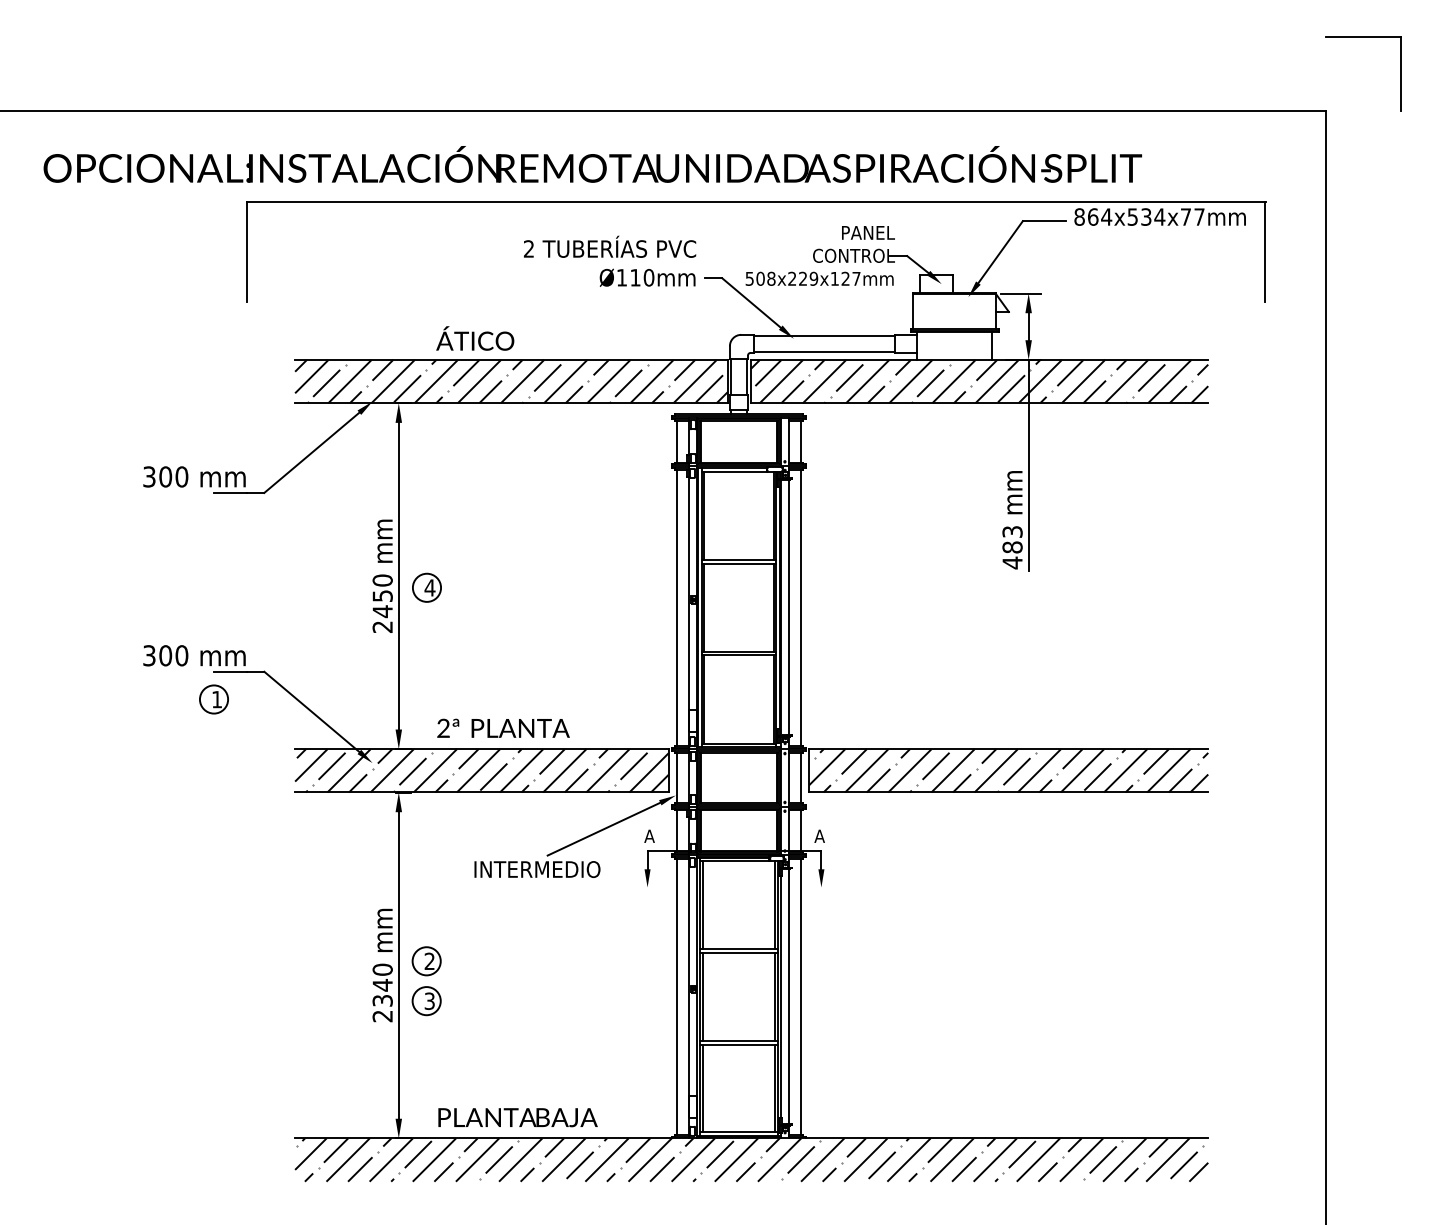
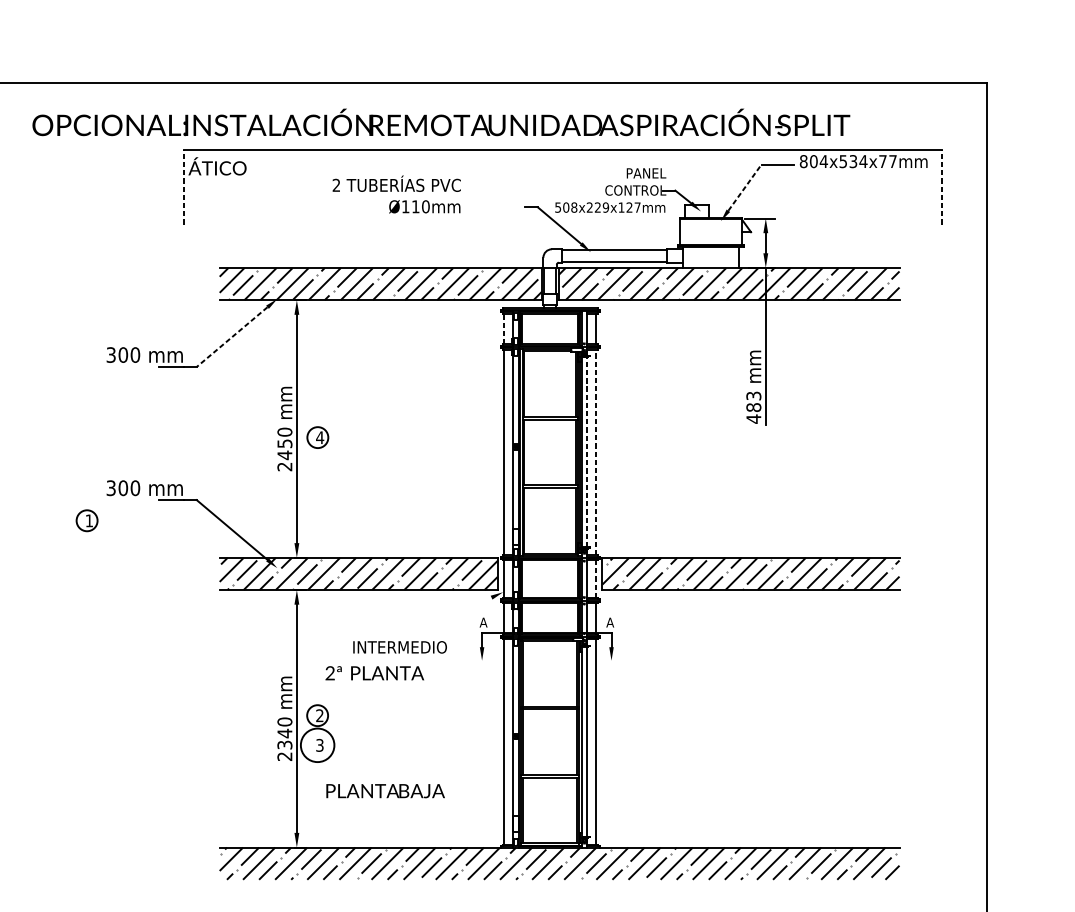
part: (1363, 37) -> (1015, 27), removed
text: (1093, 216) -> (814, 161), 864x534x77mm -> 804x534x77mm
line: (247, 251) -> (184, 187), solid -> dashed
line: (1000, 251) -> (744, 187), solid -> dashed
line: (1264, 251) -> (941, 187), solid -> dashed
text: (610, 260) -> (397, 193), moved
text: (475, 338) -> (217, 166), moved
line: (676, 441) -> (503, 328), solid -> dashed
line: (311, 453) -> (231, 337), solid -> dashed
line: (789, 607) -> (587, 452), solid -> dashed
line: (801, 607) -> (596, 452), solid -> dashed
part: (213, 699) -> (86, 520), moved
text: (503, 727) -> (374, 672), moved
line: (801, 777) -> (596, 578), solid -> dashed
line: (603, 828) -> (449, 616), removed
circle: (426, 1001) -> (317, 745), size x1.6
text: (517, 1117) -> (385, 791), moved

